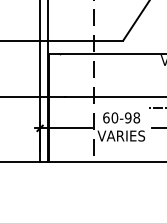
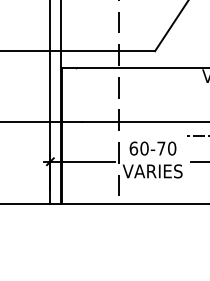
text: (132, 117) -> (166, 148), 60-98 -> 60-70

